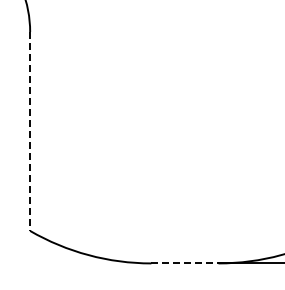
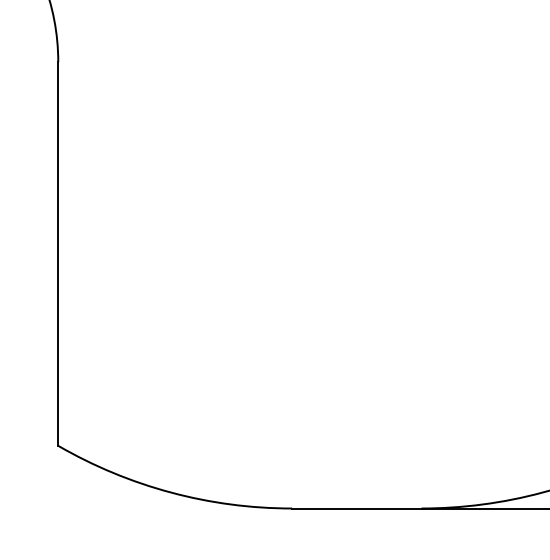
line: (30, 132) -> (58, 255), dashed -> solid
line: (184, 263) -> (356, 508), dashed -> solid

